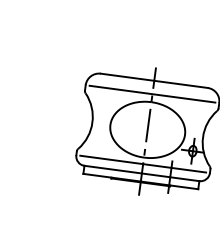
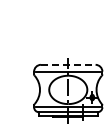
line: (154, 80) -> (68, 64), solid -> dashed

